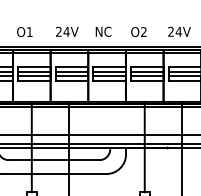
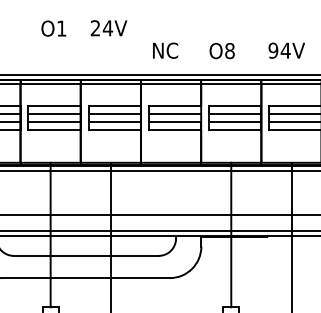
text: (67, 31) -> (109, 27), moved
text: (171, 31) -> (274, 50), 24V -> 94V
text: (24, 32) -> (53, 29), moved
text: (143, 32) -> (229, 51), O2 -> O8

